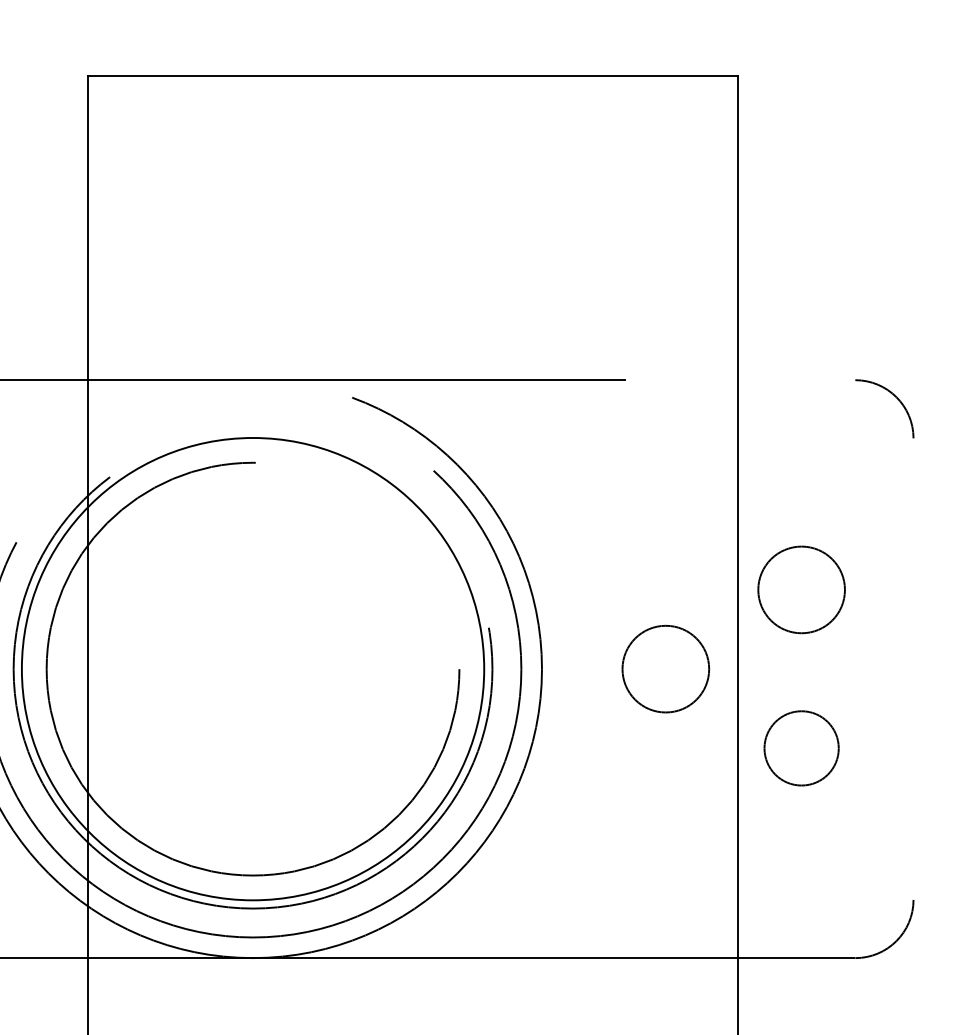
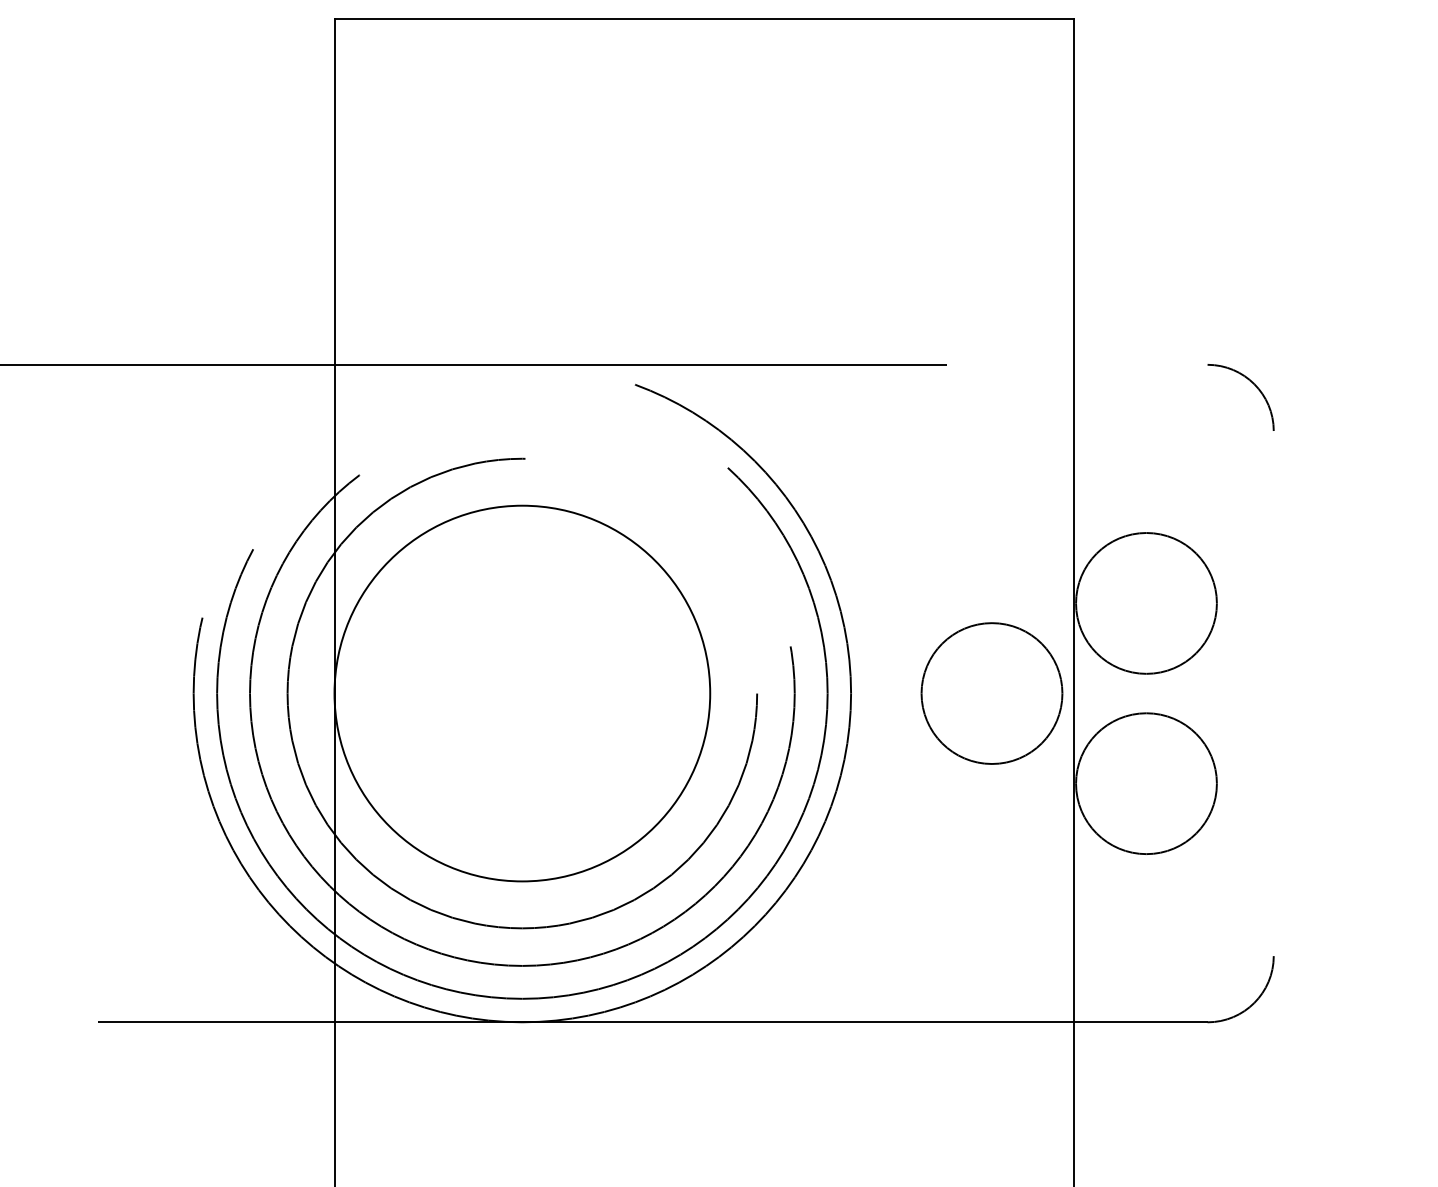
circle: (801, 589) -> (1146, 603), size x1.43
circle: (253, 669) -> (522, 693), size x0.71
circle: (665, 669) -> (991, 693), size x1.43
circle: (801, 748) -> (1146, 783), size x1.67

